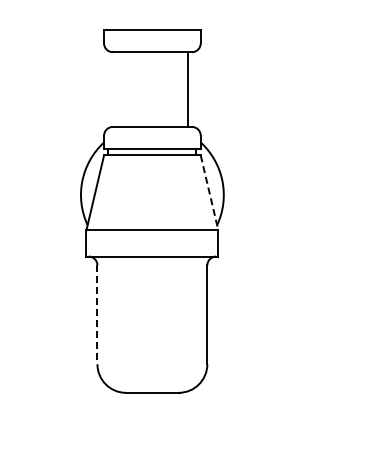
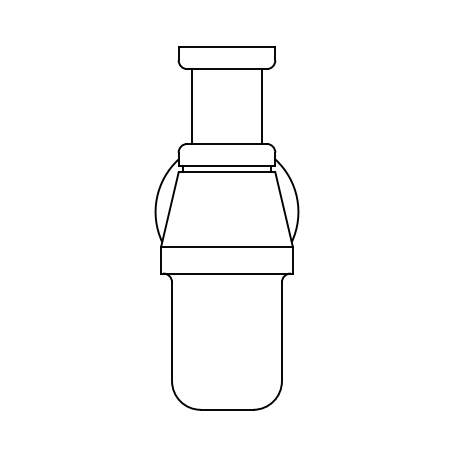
line: (116, 89) -> (191, 106), added
line: (209, 193) -> (284, 210), dashed -> solid
line: (97, 315) -> (172, 332), dashed -> solid

